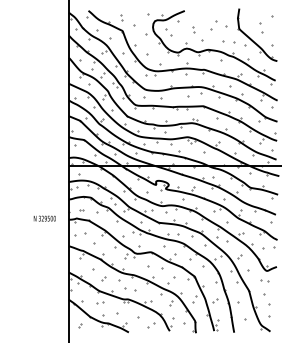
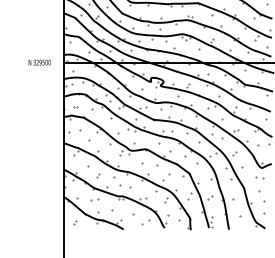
text: (44, 218) -> (39, 62), moved

